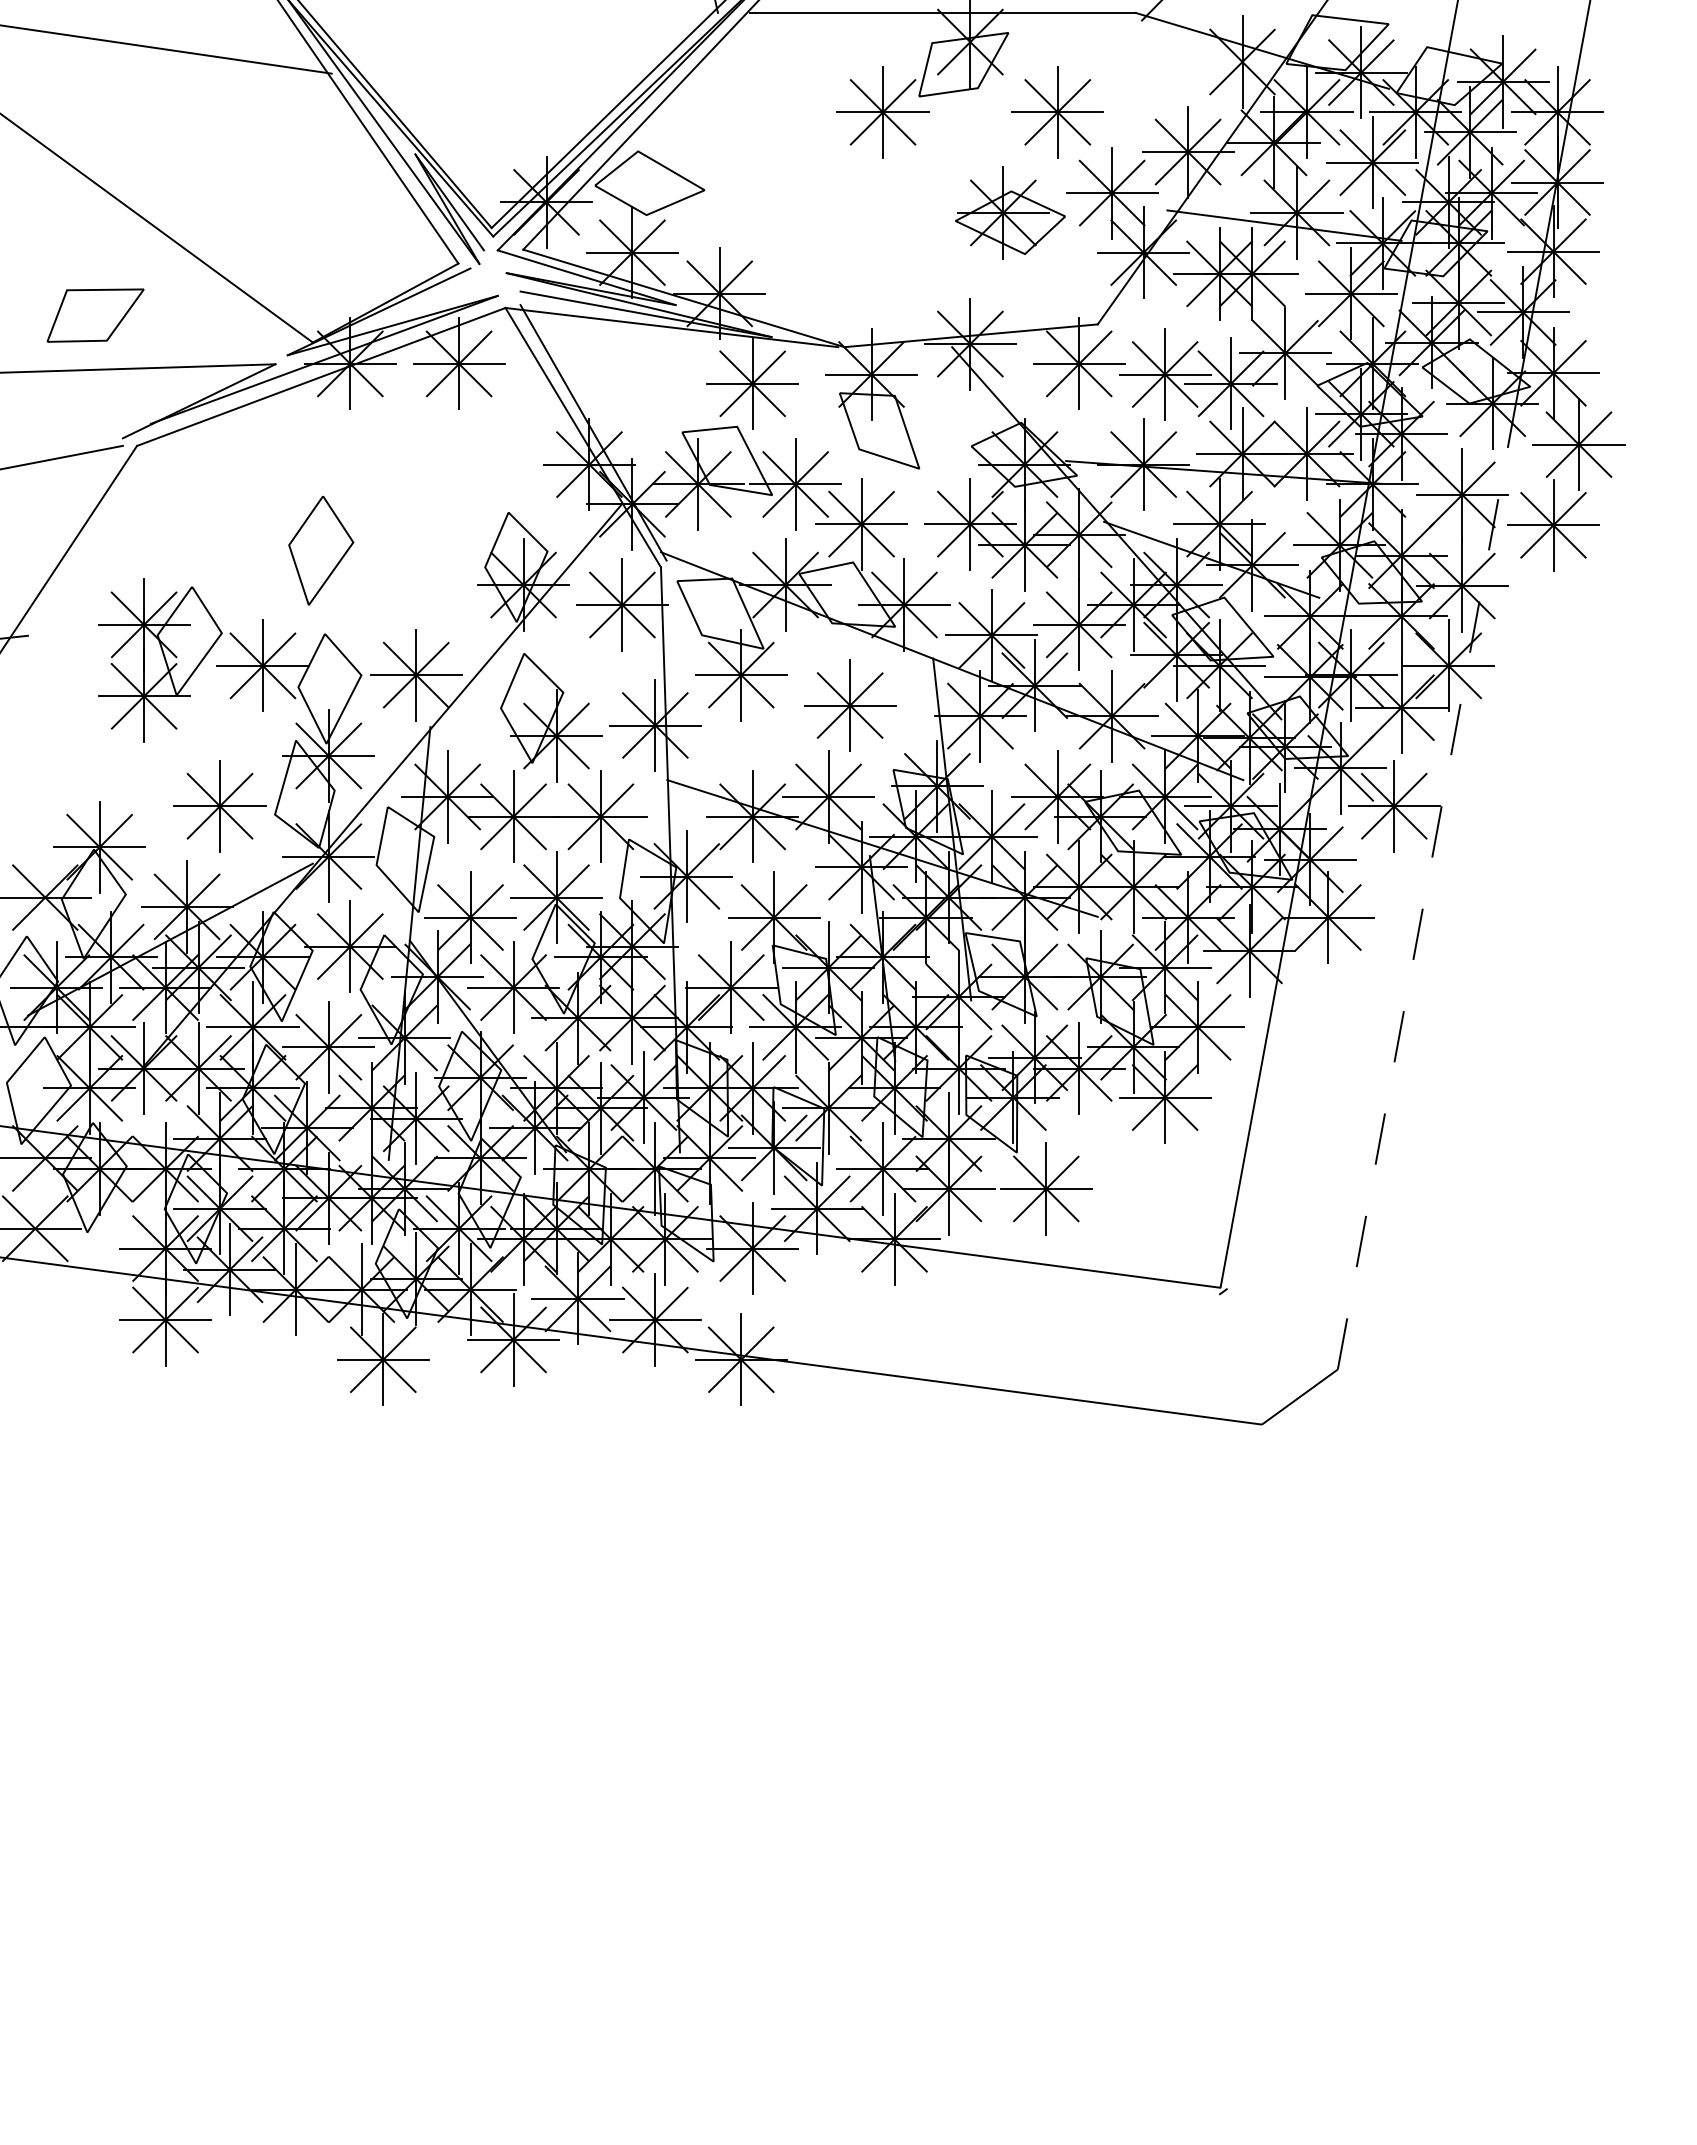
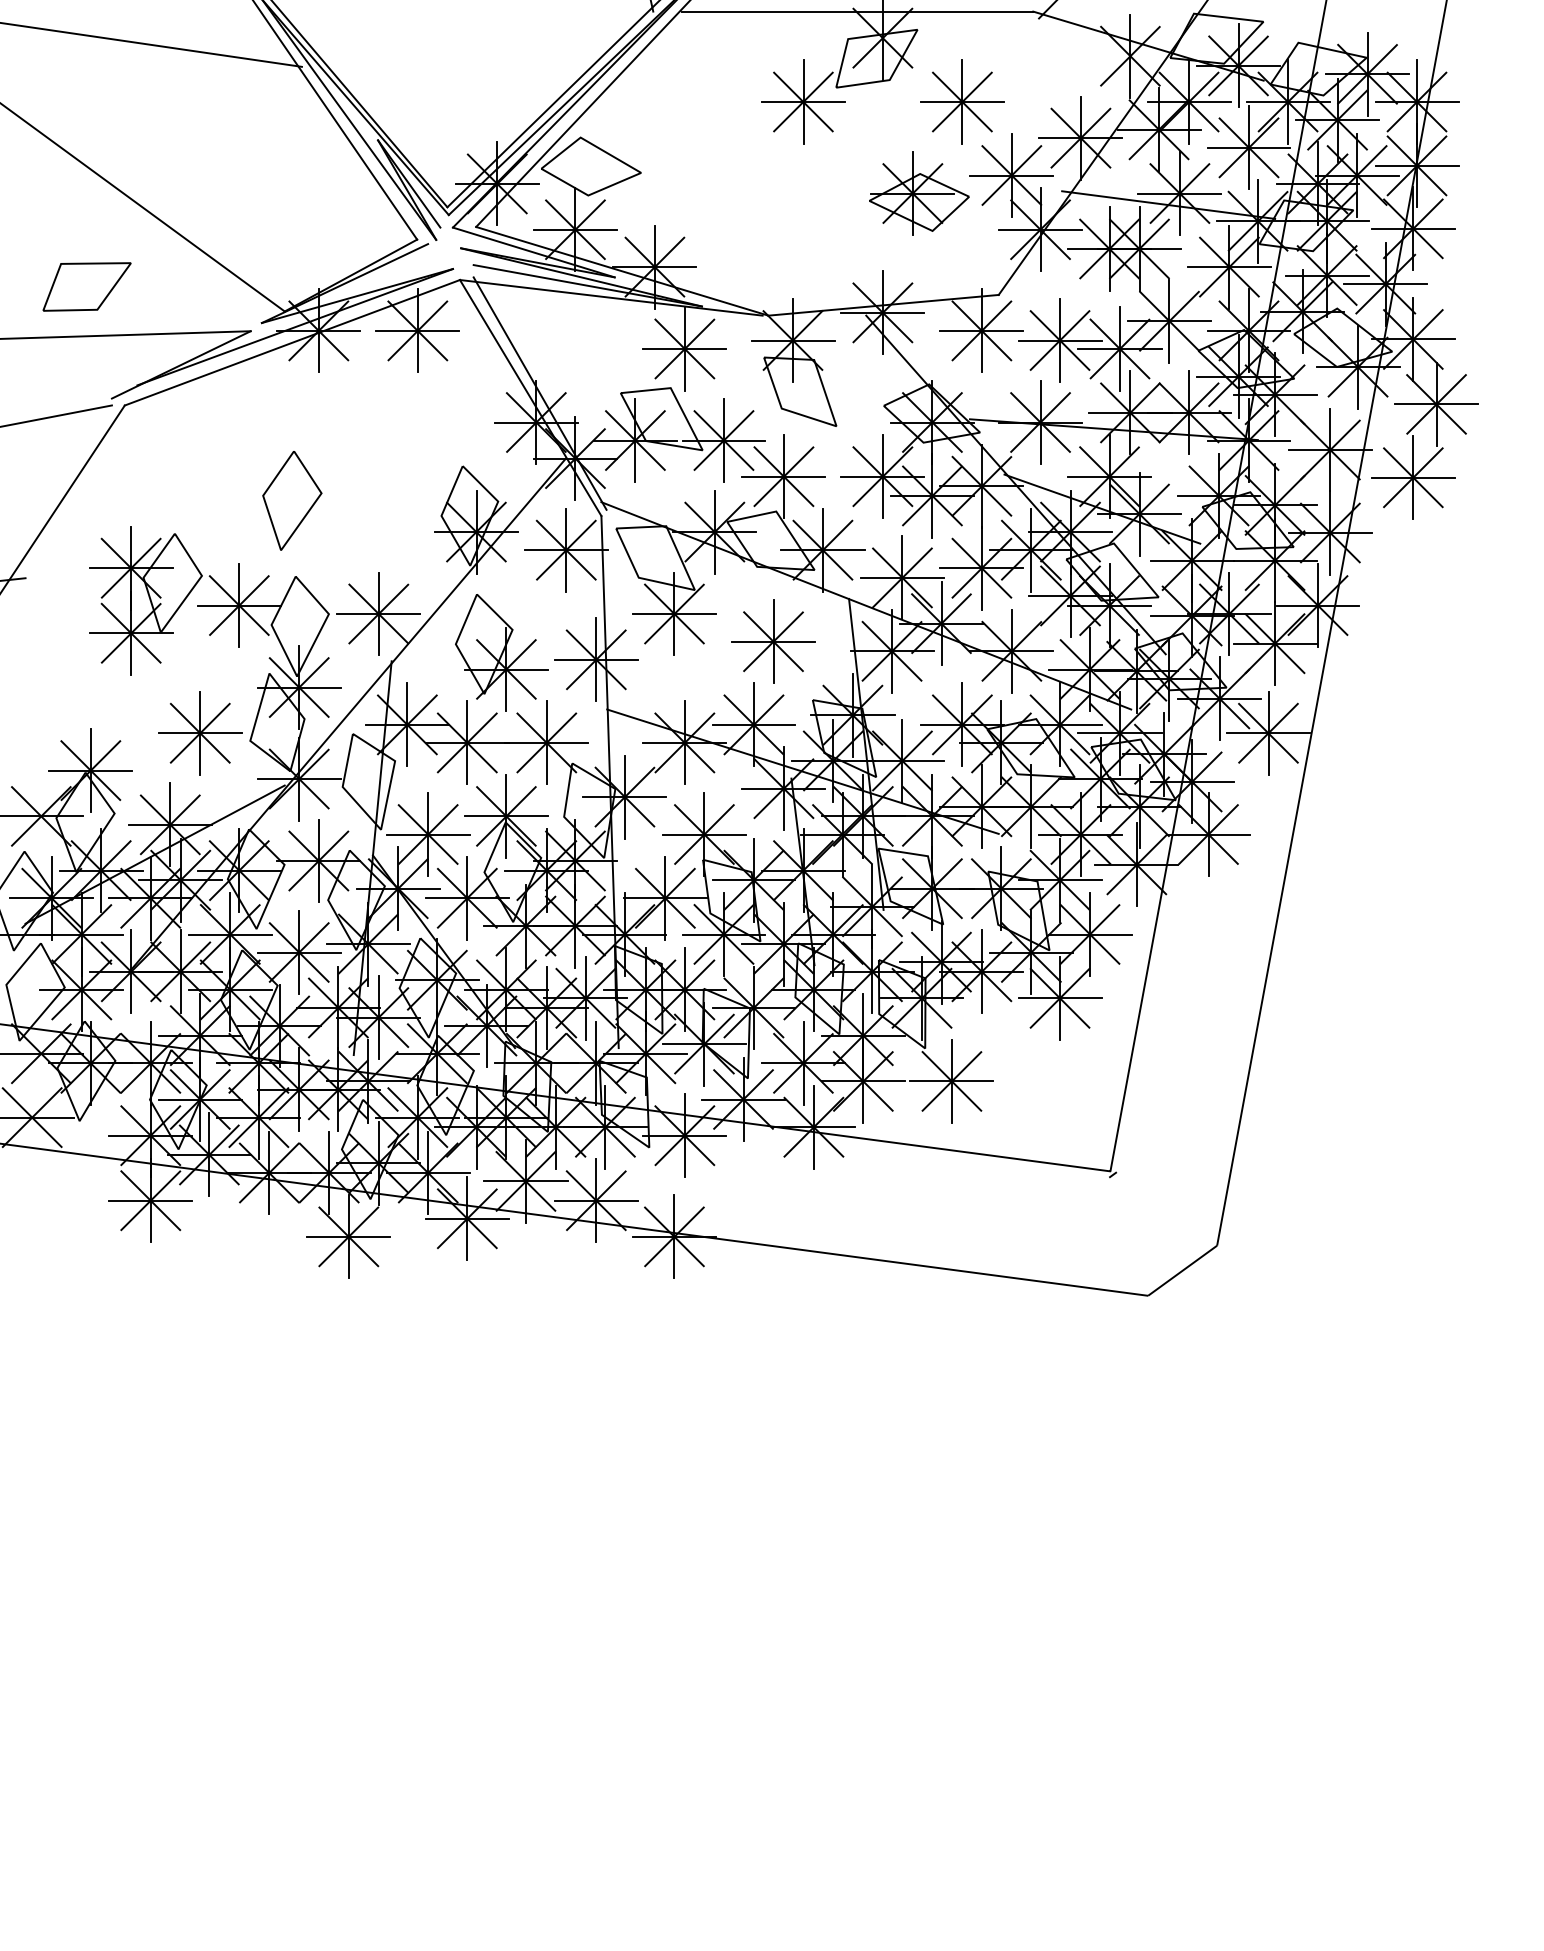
line: (1427, 886) -> (1298, 806), dashed -> solid

